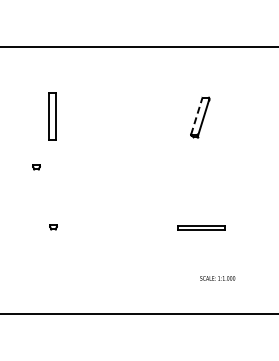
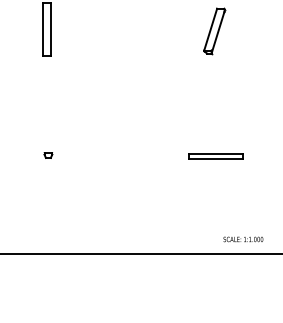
line: (196, 115) -> (210, 28), dashed -> solid
part: (36, 167) -> (29, 87), removed
text: (217, 278) -> (243, 239), moved

